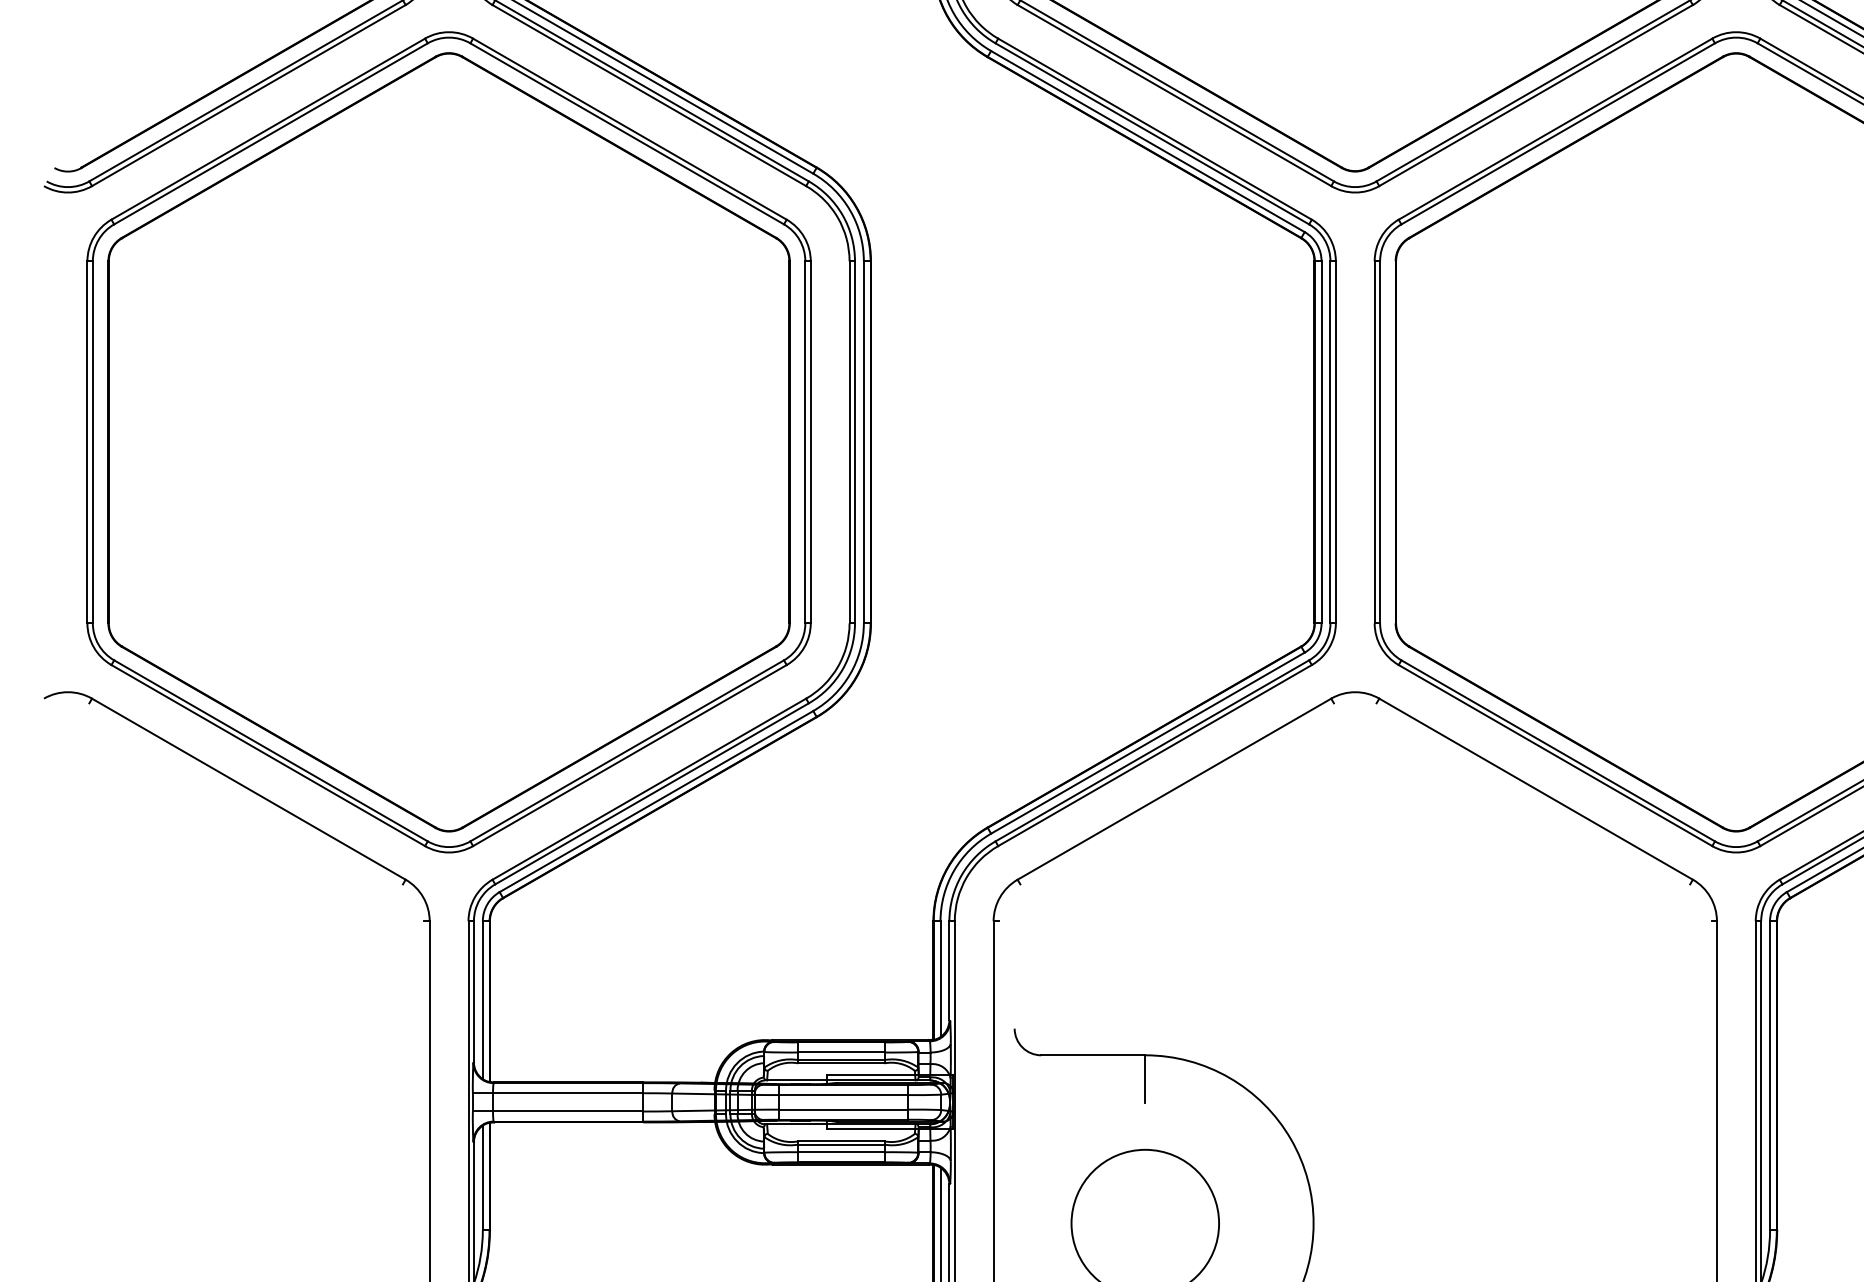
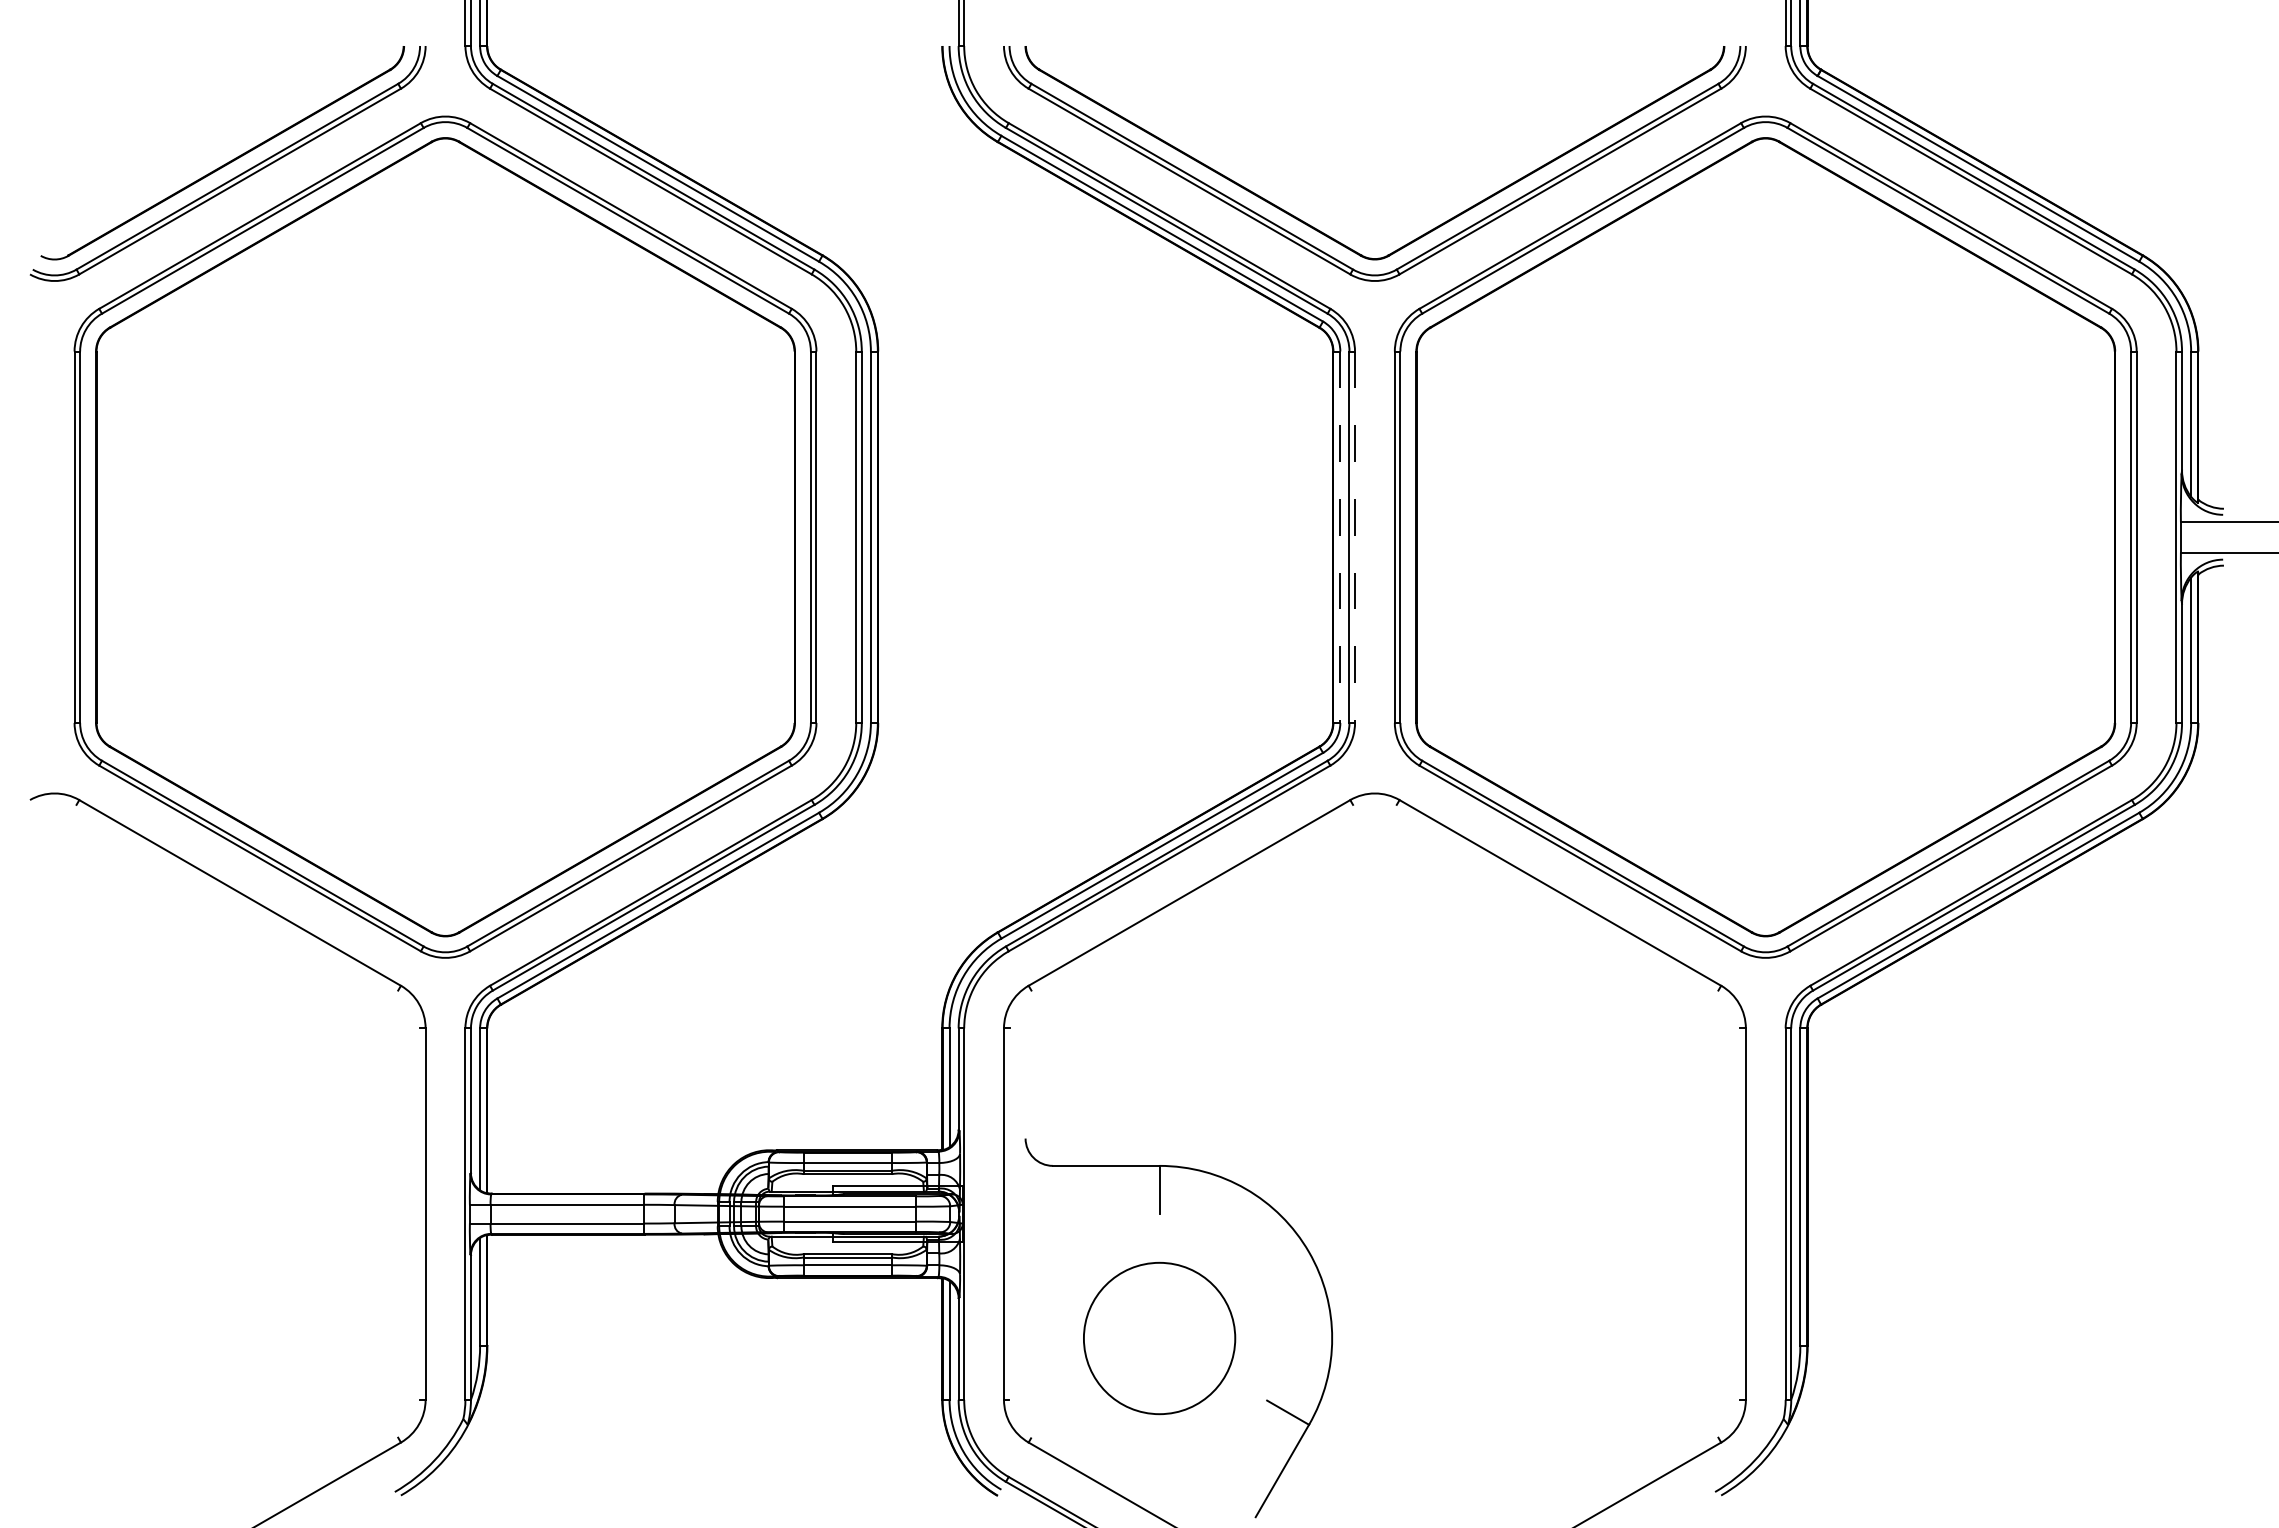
line: (1321, 442) -> (1340, 537), solid -> dashed
line: (1336, 442) -> (1355, 537), solid -> dashed

